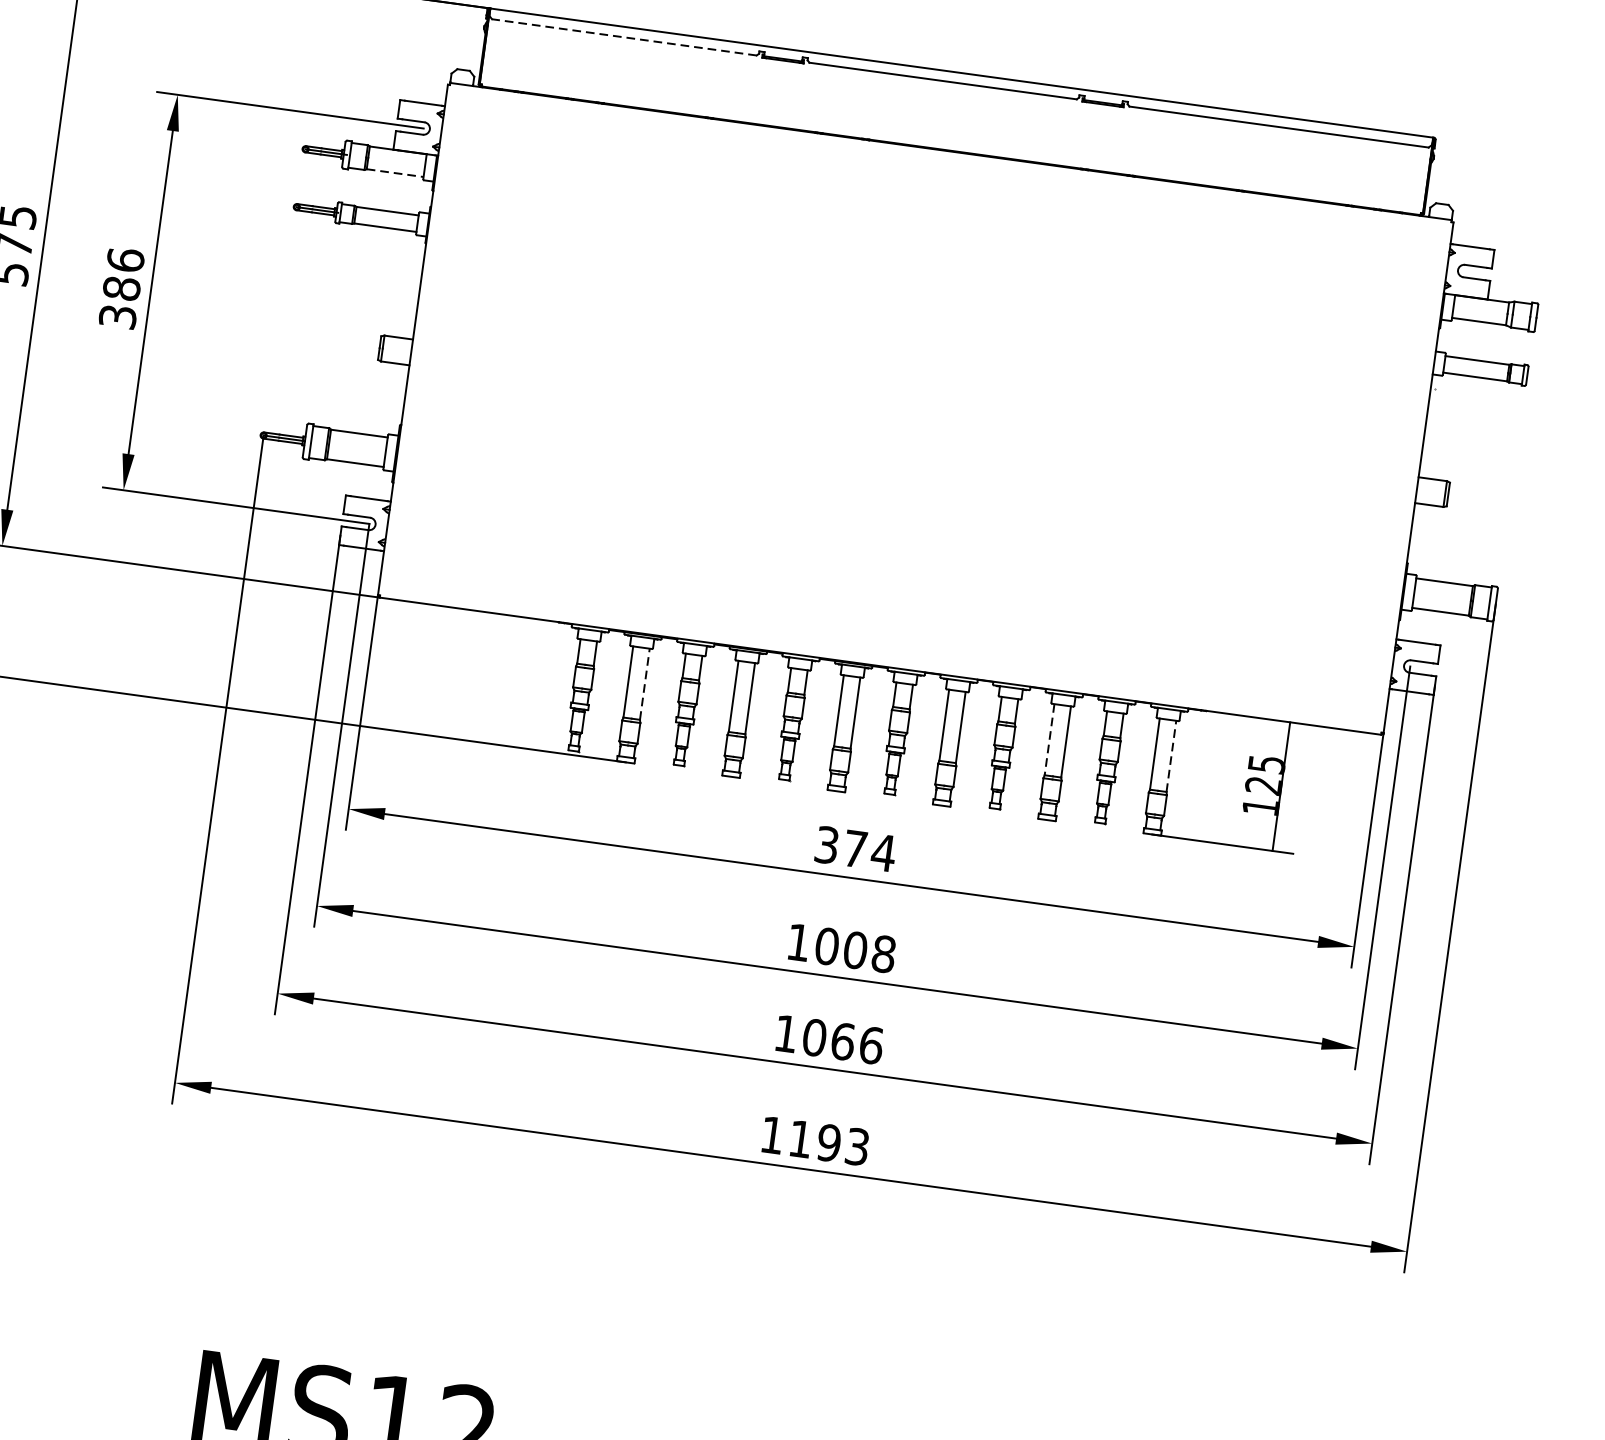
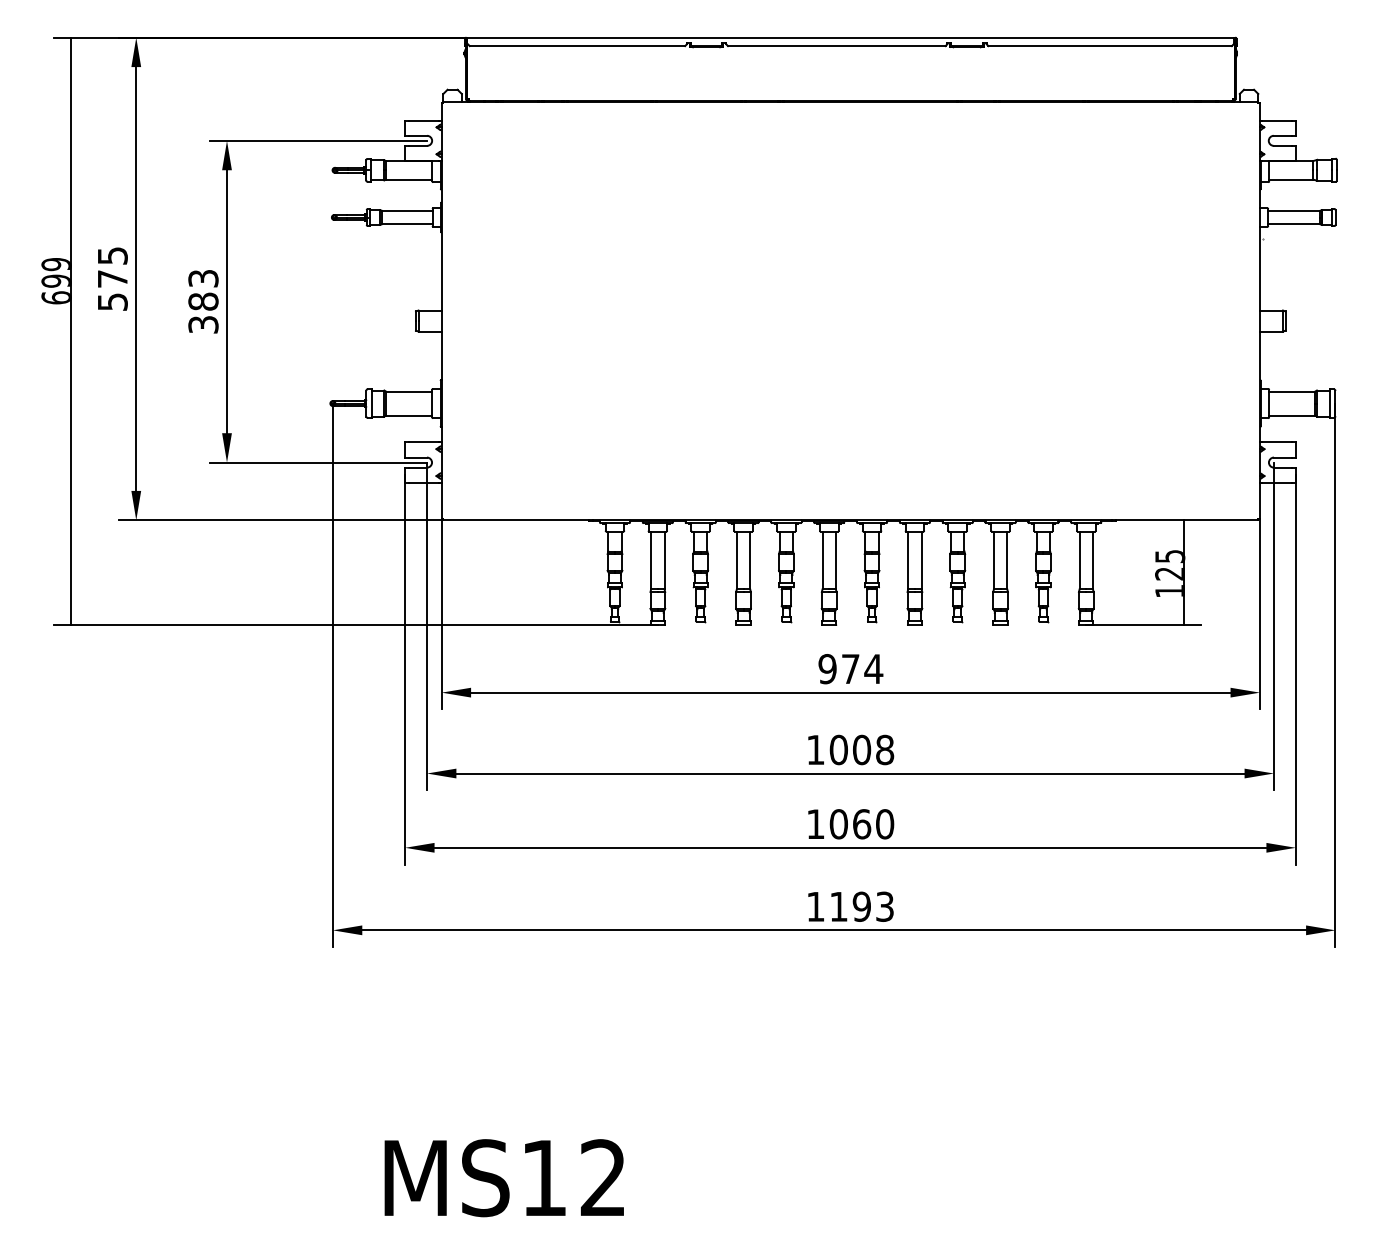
line: (624, 37) -> (577, 46), dashed -> solid
line: (395, 173) -> (409, 179), dashed -> solid
text: (125, 260) -> (203, 278), 386 -> 383
line: (644, 684) -> (664, 560), dashed -> solid
line: (1049, 739) -> (993, 560), dashed -> solid
line: (1171, 756) -> (1093, 560), dashed -> solid
text: (826, 845) -> (827, 669), 374 -> 974
text: (871, 1045) -> (885, 824), 1066 -> 1060

